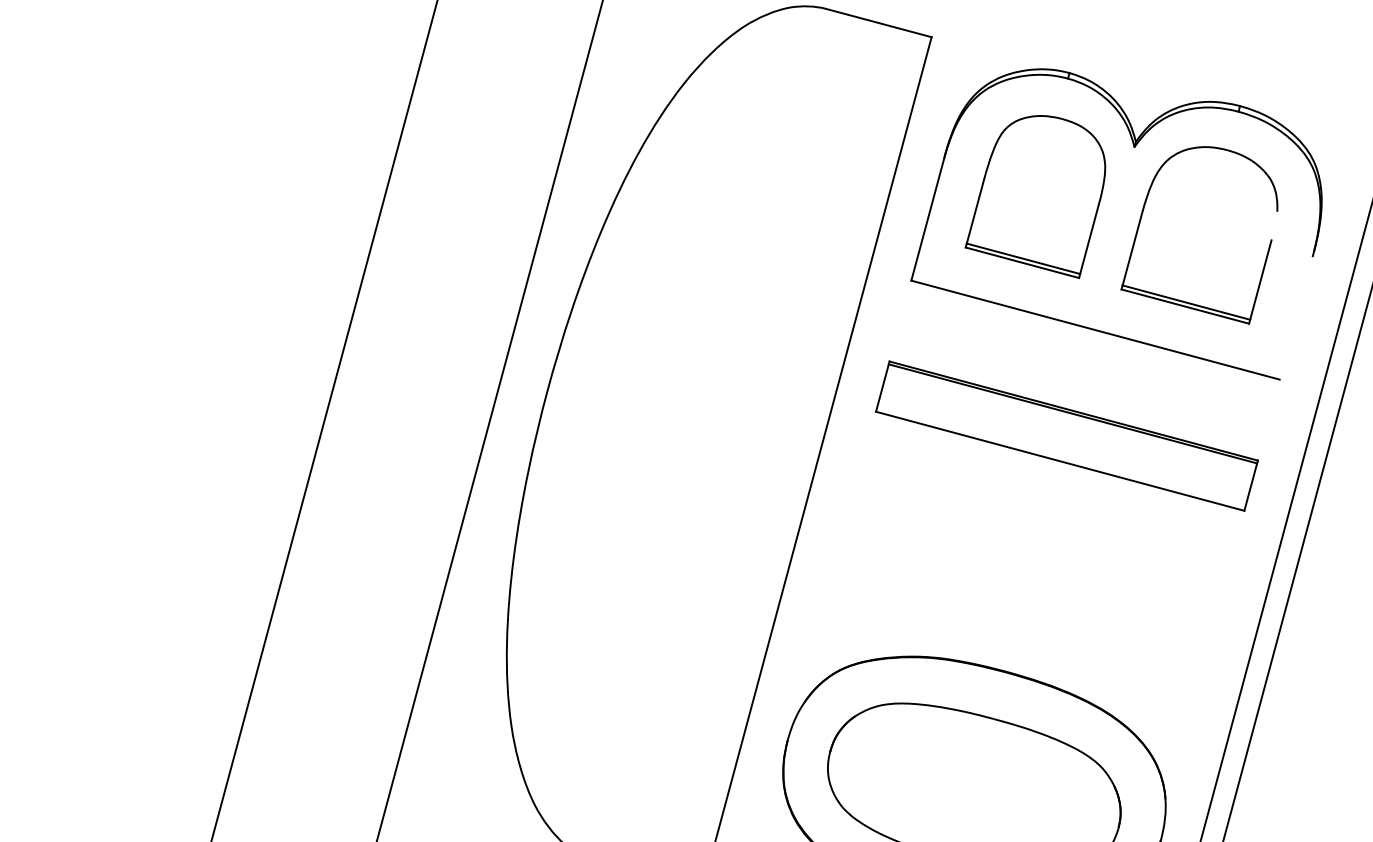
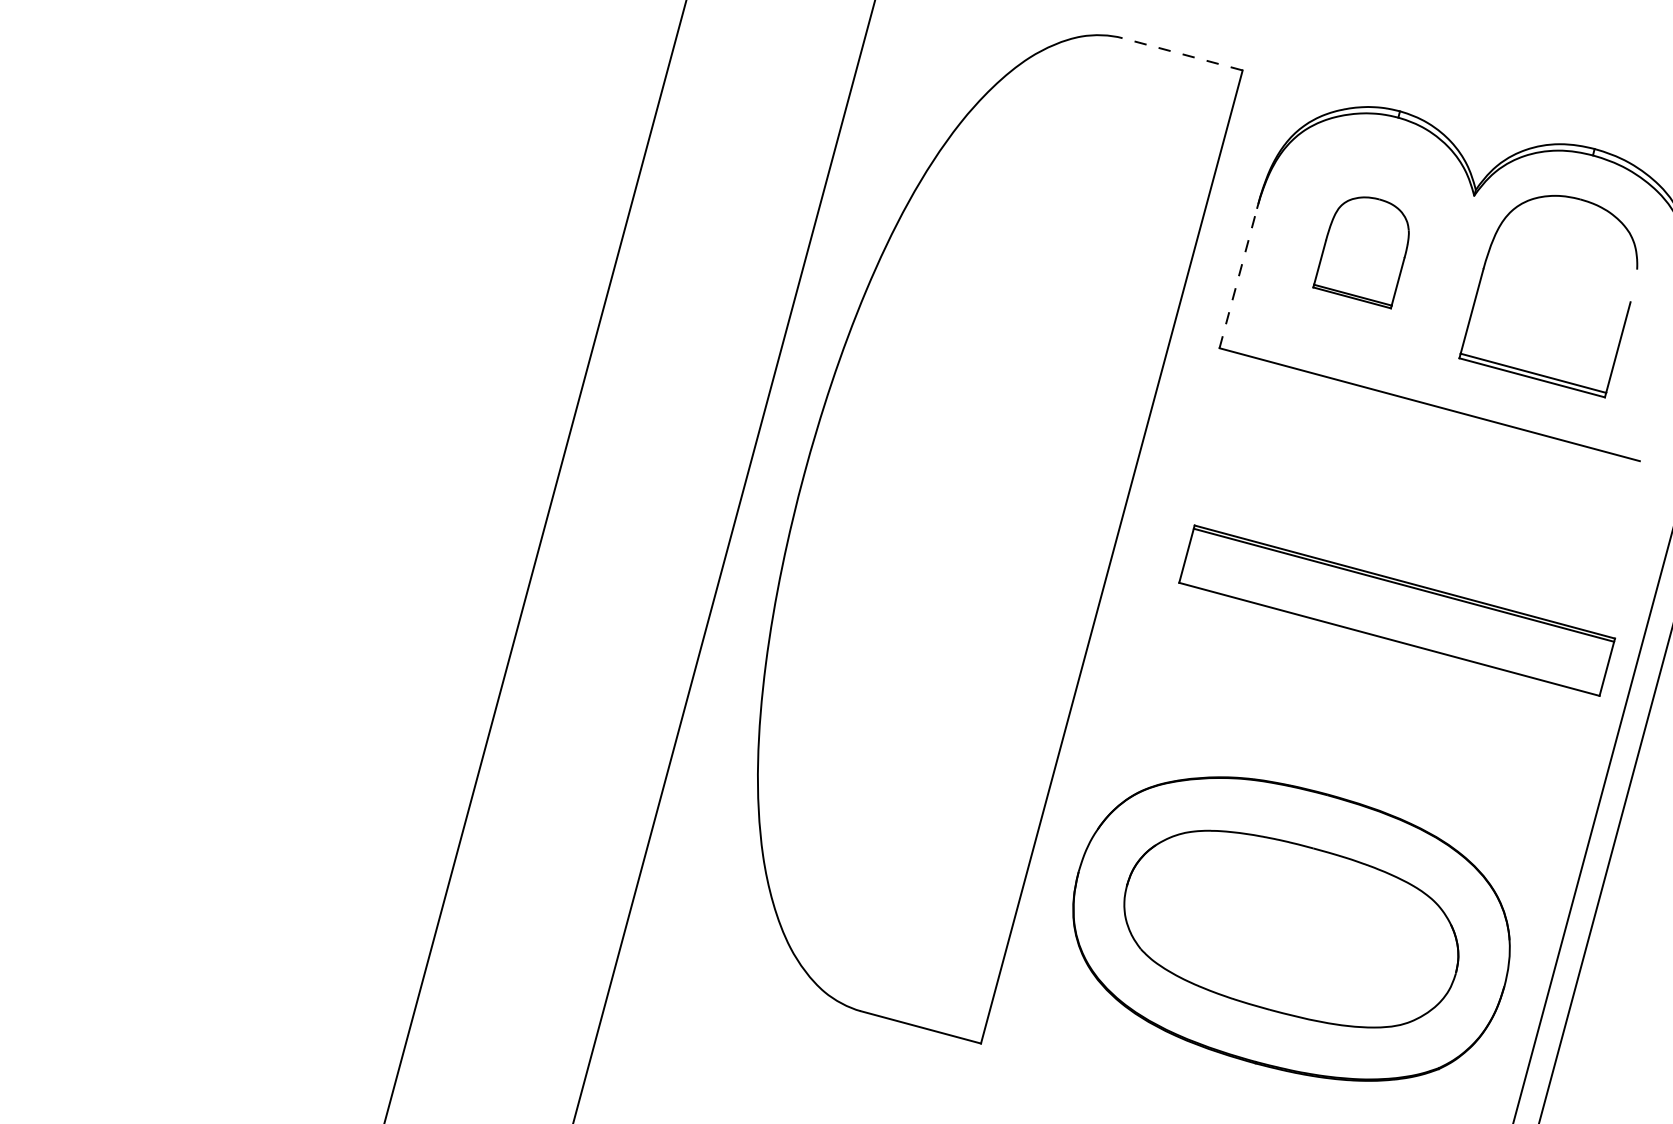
line: (878, 23) -> (1182, 54), solid -> dashed
part: (1034, 196) -> (1360, 252), size x0.6
line: (928, 216) -> (1239, 275), solid -> dashed
part: (1066, 435) -> (1396, 610), moved

